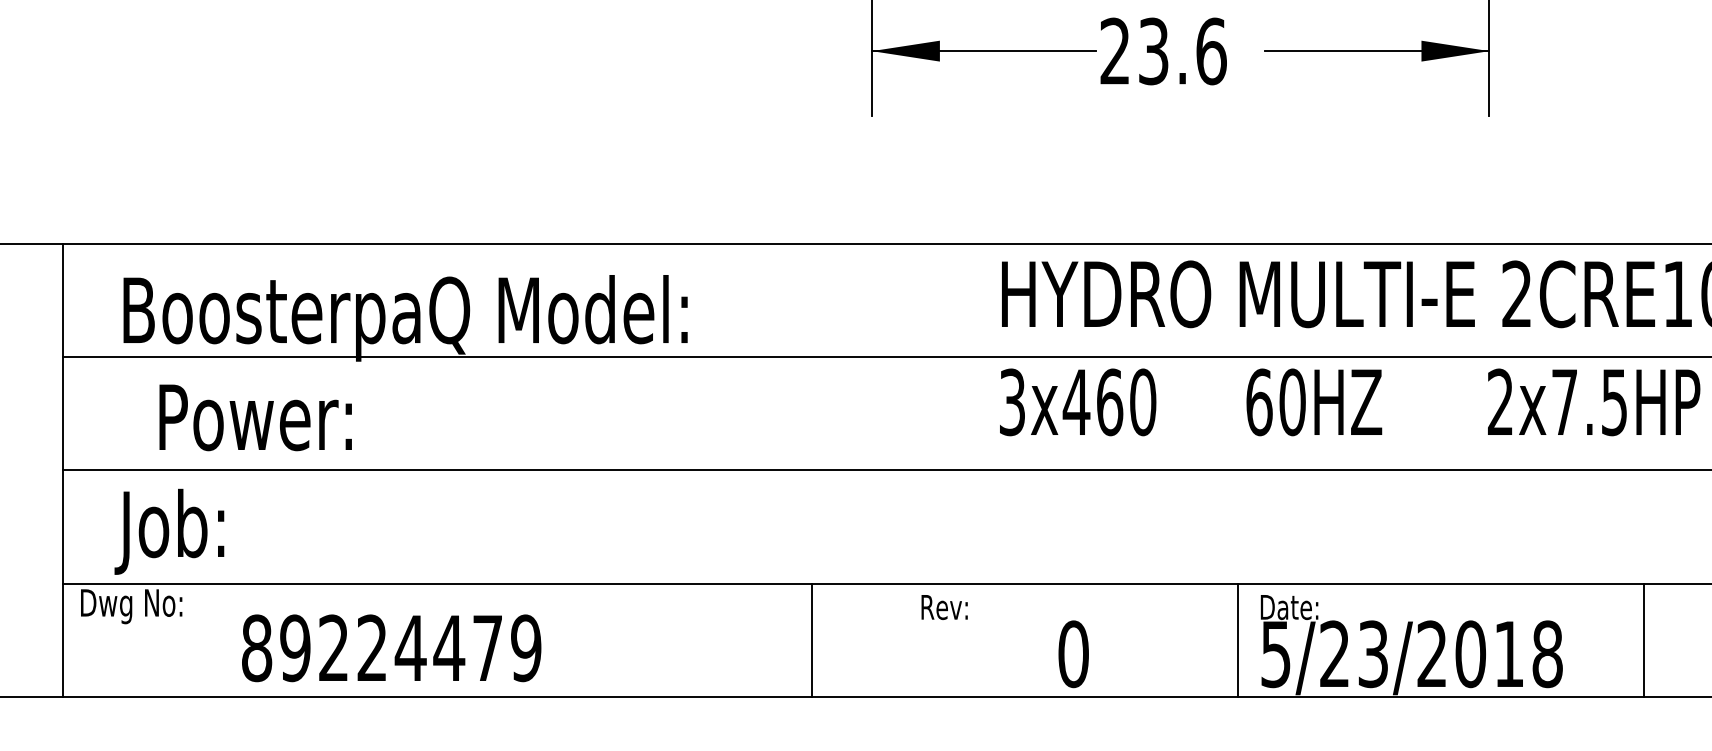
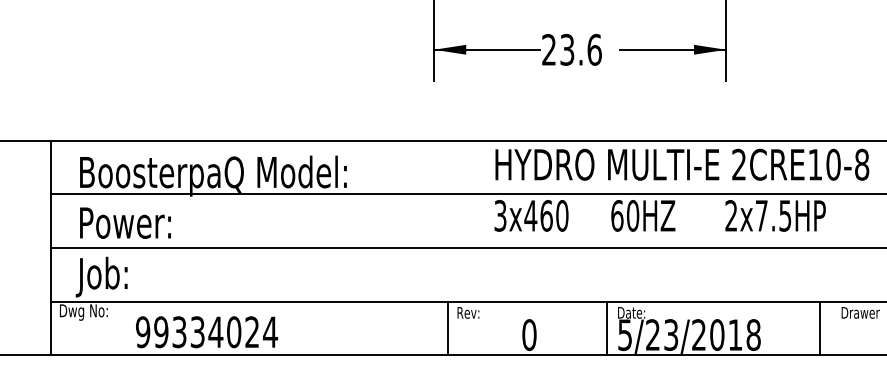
text: (255, 416) -> (125, 222), moved
line: (811, 640) -> (447, 328), moved
line: (1644, 640) -> (820, 328), moved
text: (393, 648) -> (207, 332), 89224479 -> 99334024

